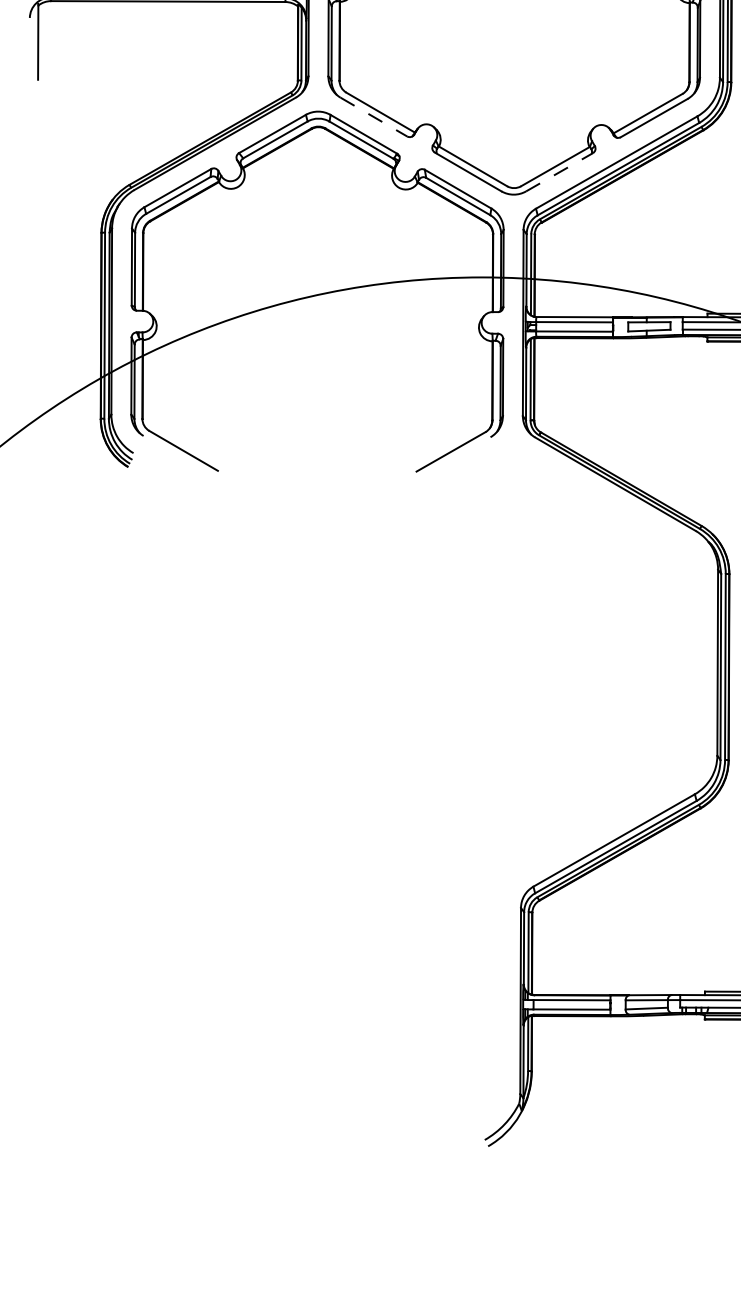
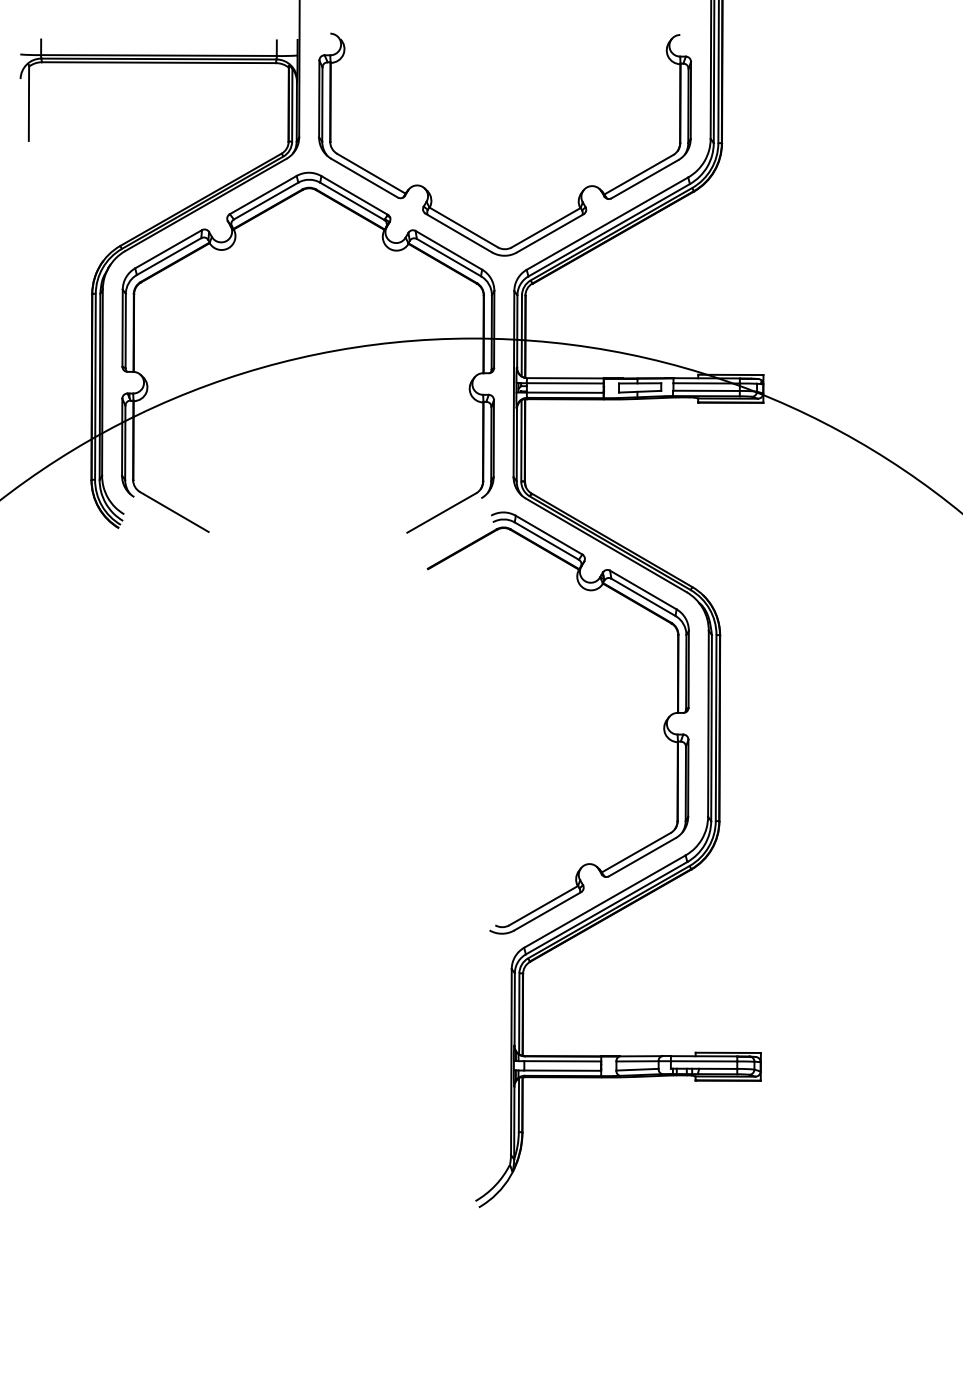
line: (374, 117) -> (365, 178), dashed -> solid
line: (559, 172) -> (550, 233), dashed -> solid
part: (672, 663) -> (663, 724), added

